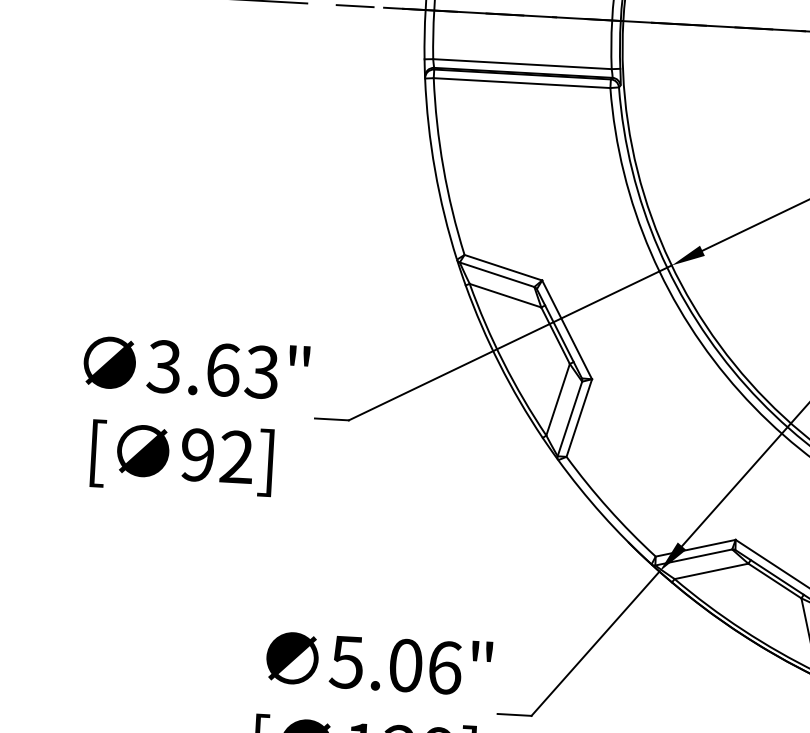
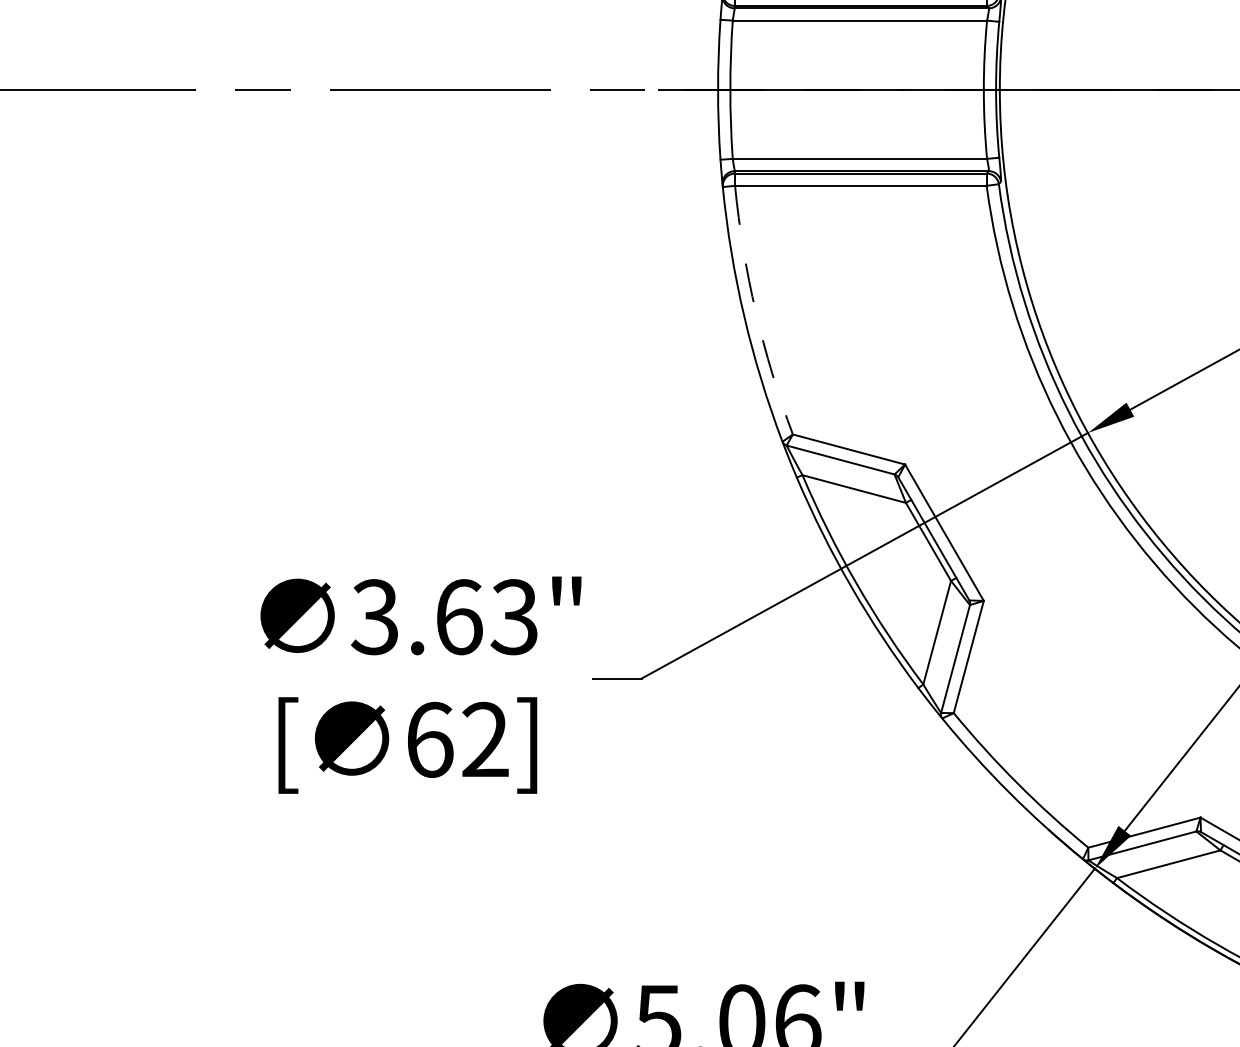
arc: (443, 167) -> (755, 312), solid -> dashed
text: (197, 454) -> (429, 739), 92] -> 62]

